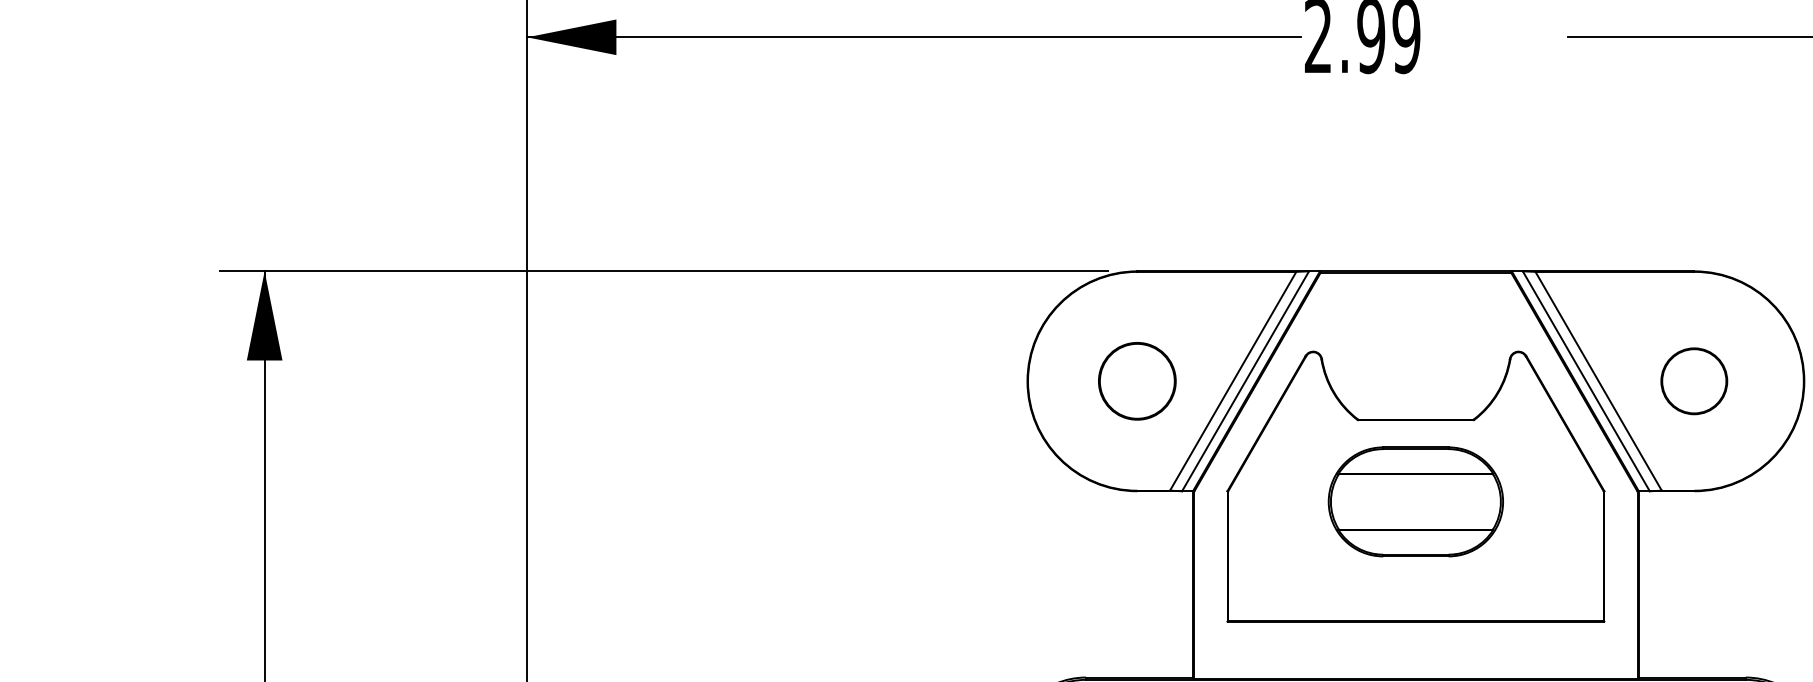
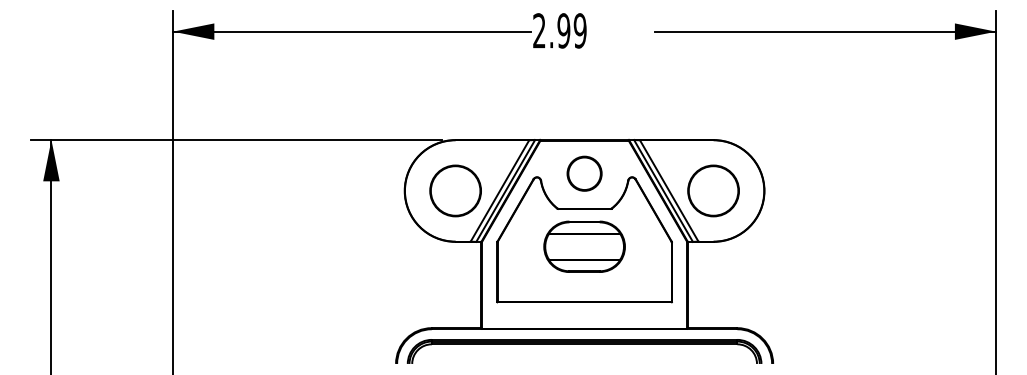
circle: (1415, 343) -> (584, 173), added
part: (1137, 380) -> (455, 190), size x1.43
part: (1694, 380) -> (713, 190), size x1.67

